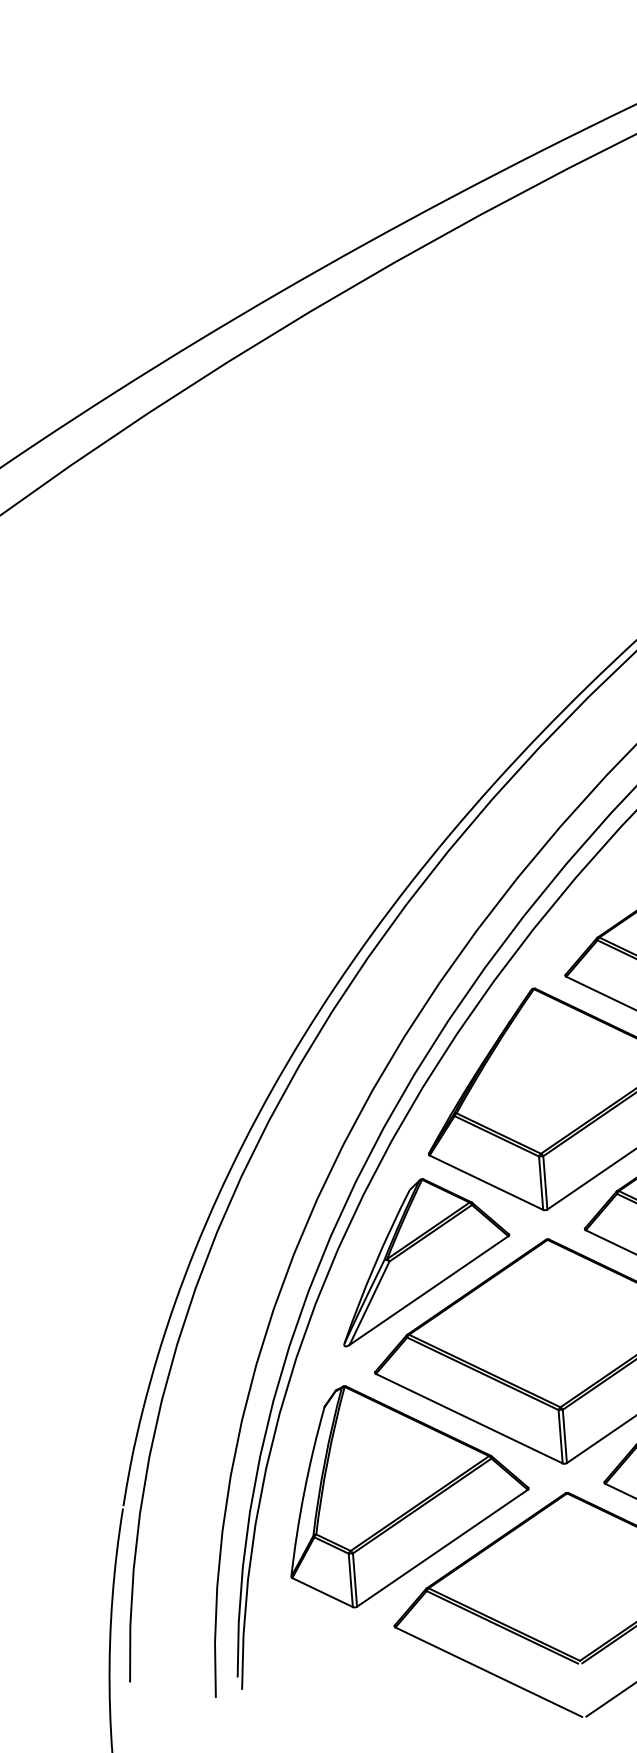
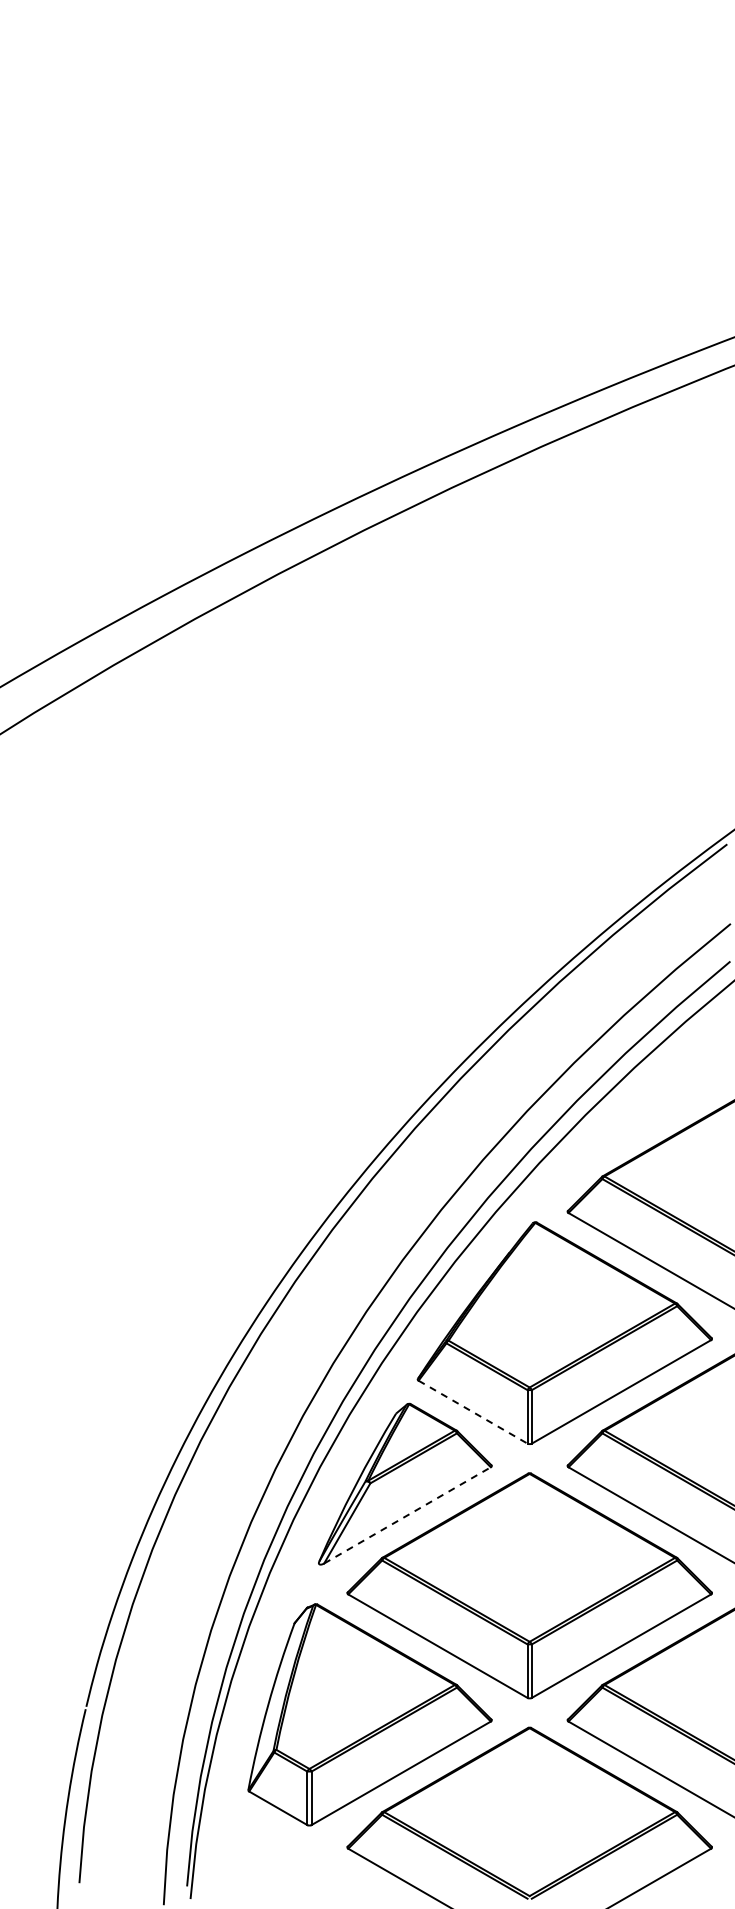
line: (486, 1182) -> (473, 1412), solid -> dashed
line: (428, 1290) -> (407, 1515), solid -> dashed

